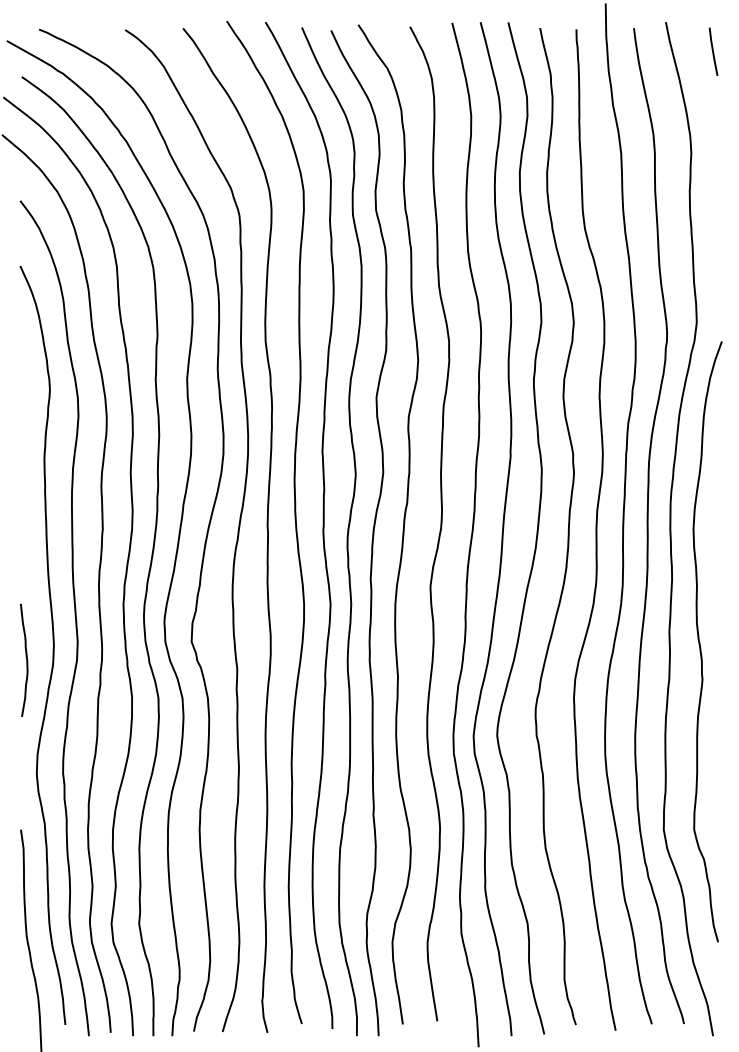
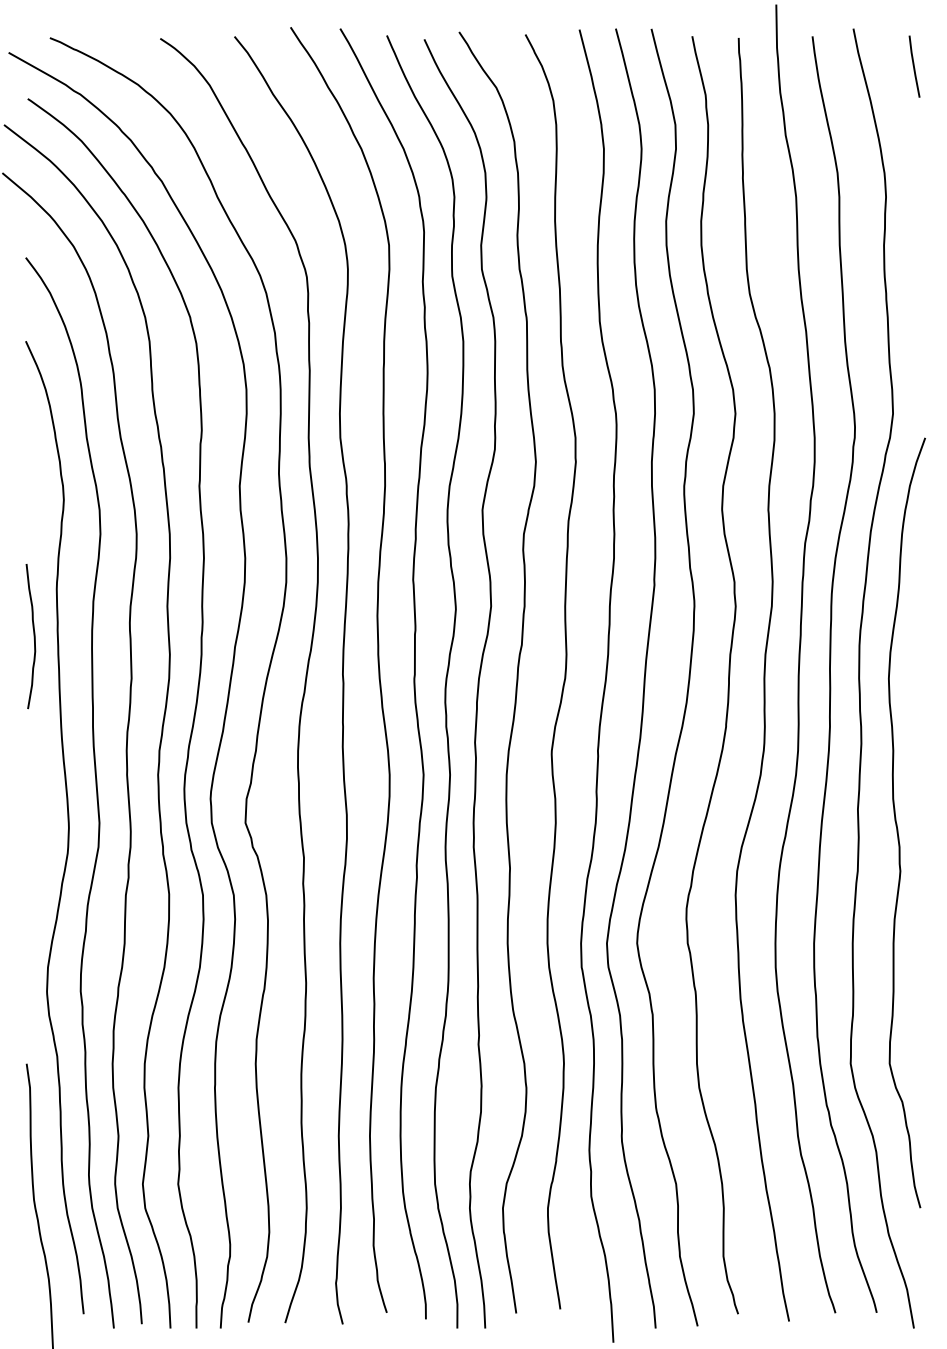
curve: (26, 659) -> (33, 635), moved

